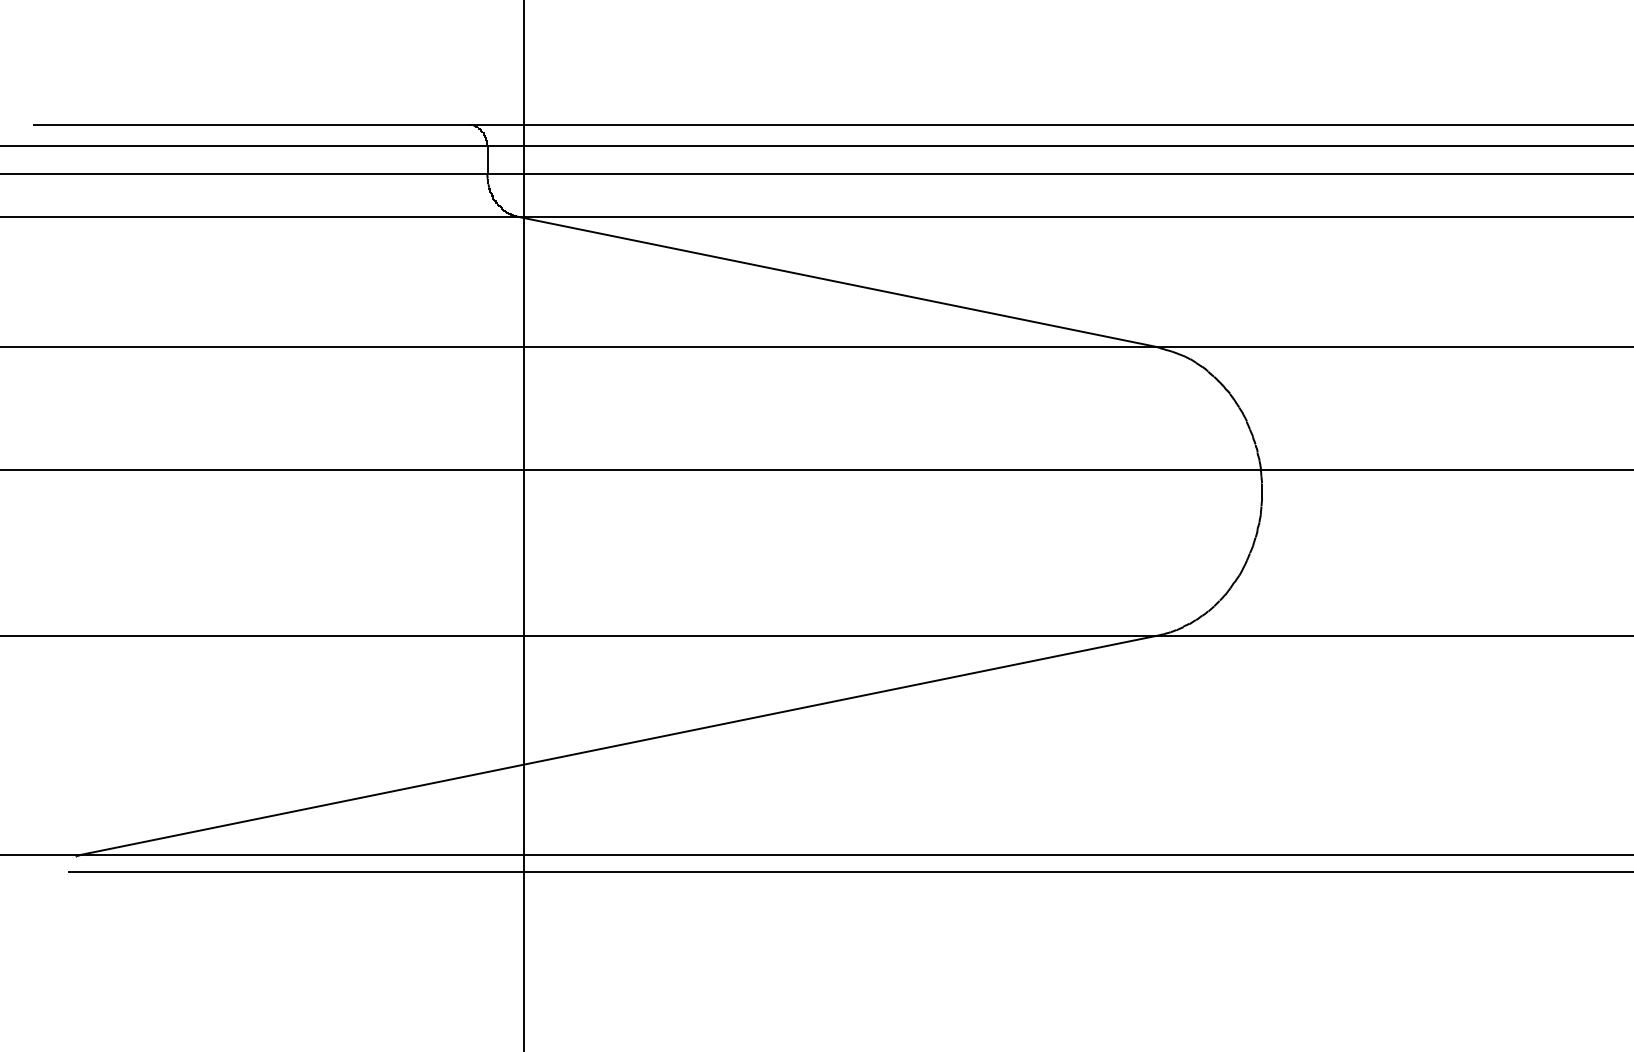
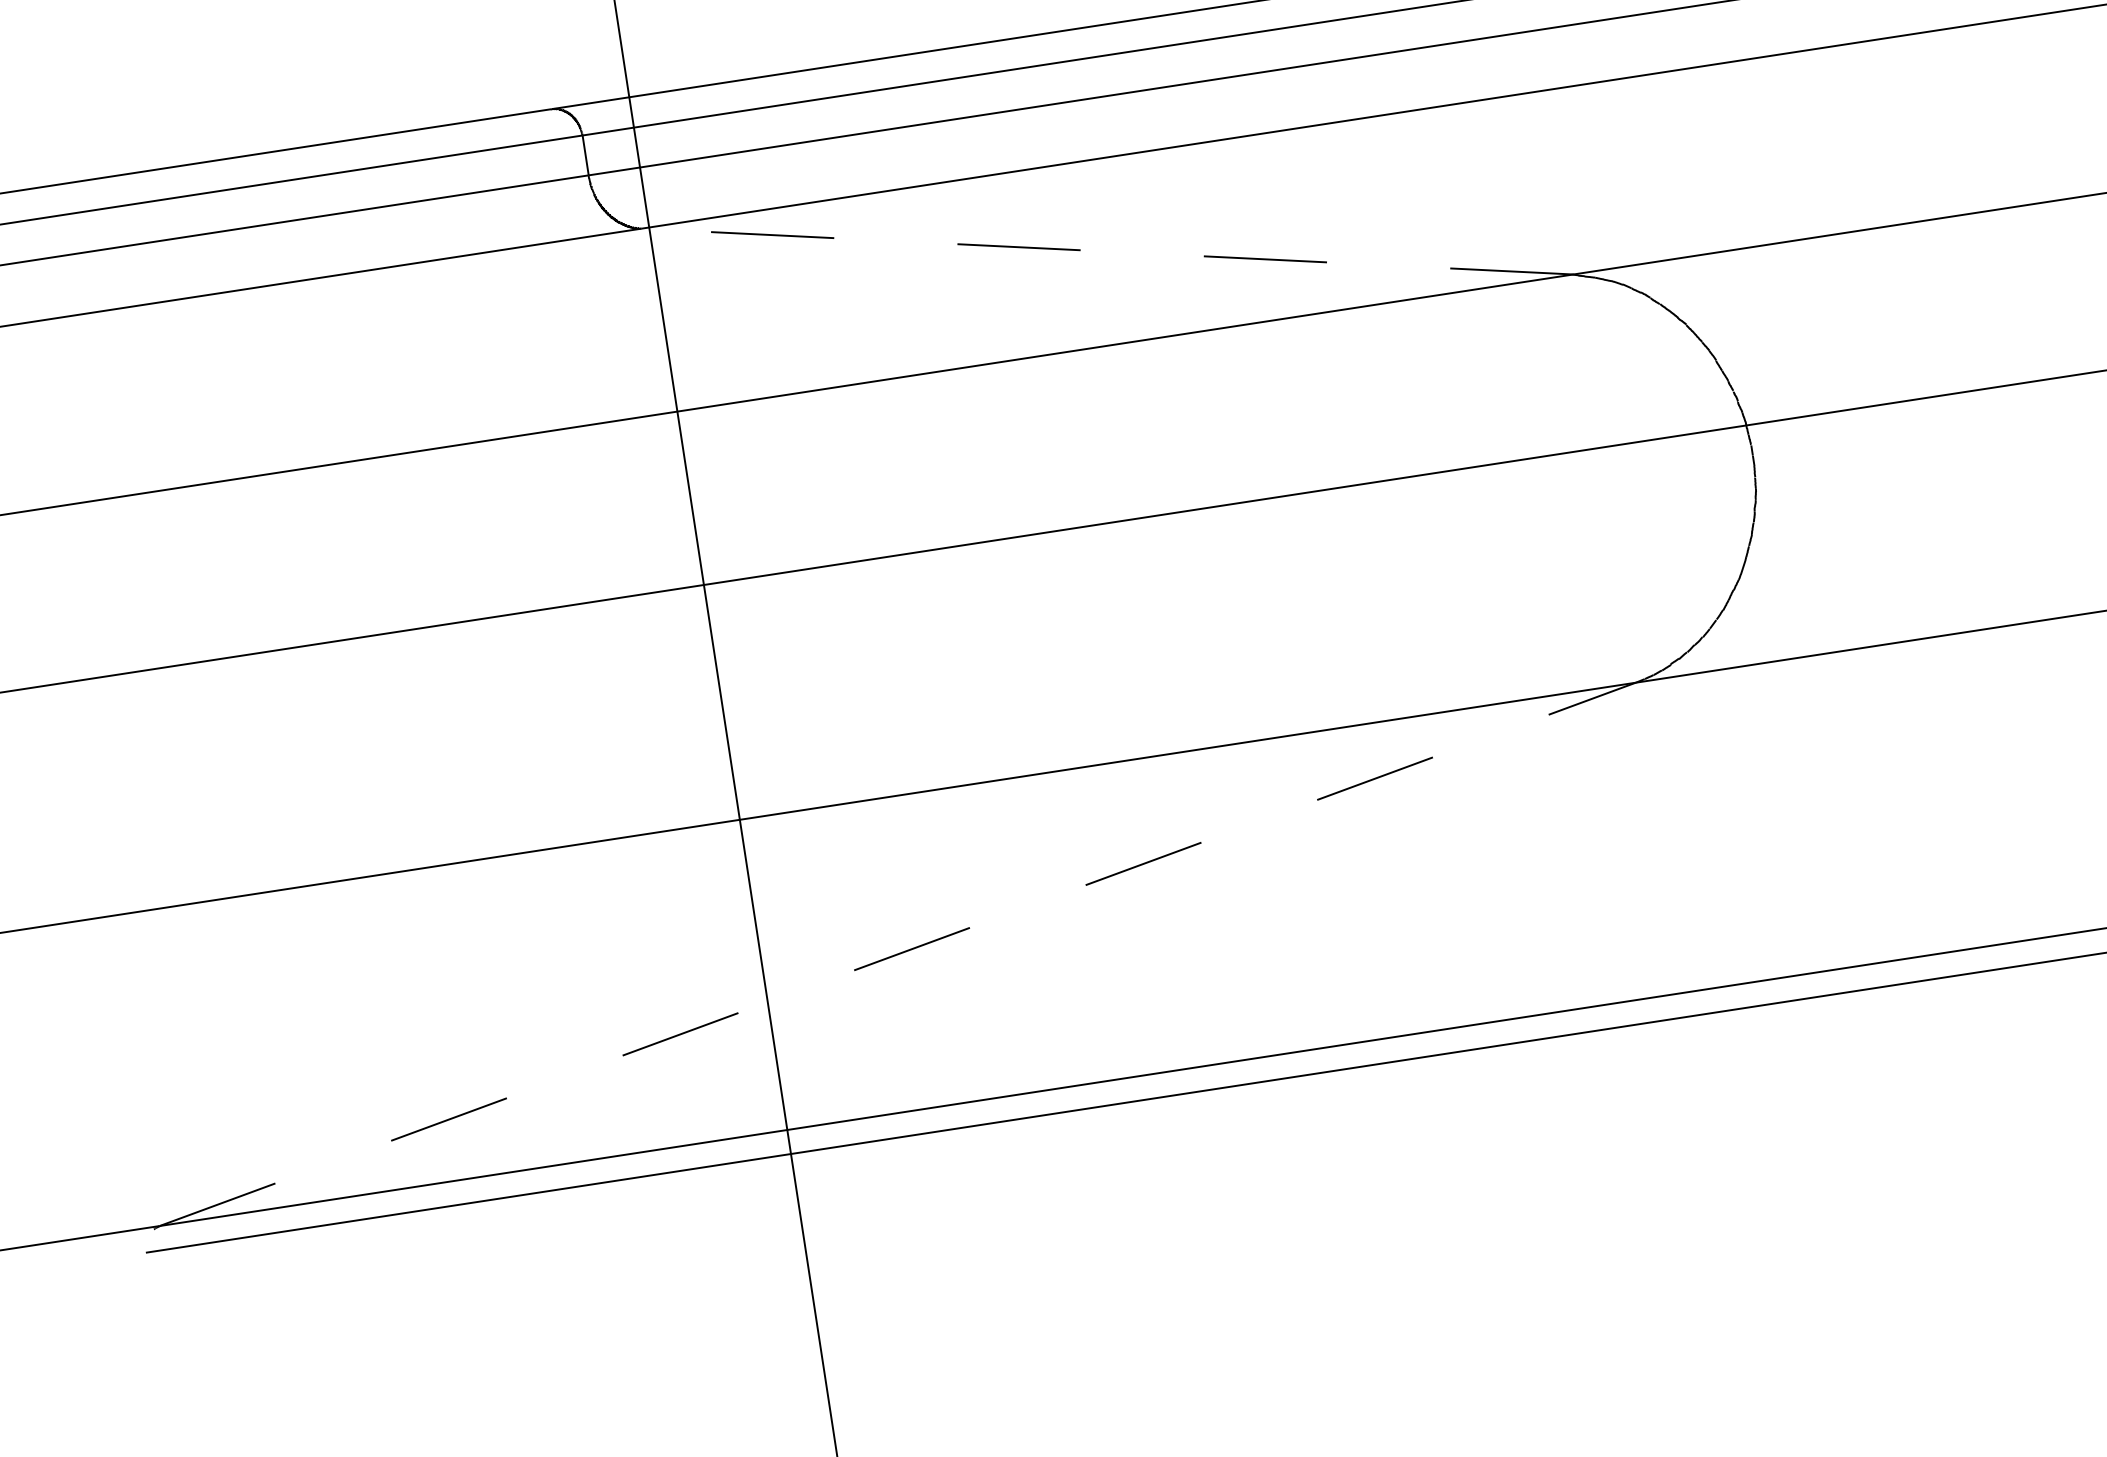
line: (837, 281) -> (1106, 250), solid -> dashed
line: (618, 745) -> (897, 954), solid -> dashed

